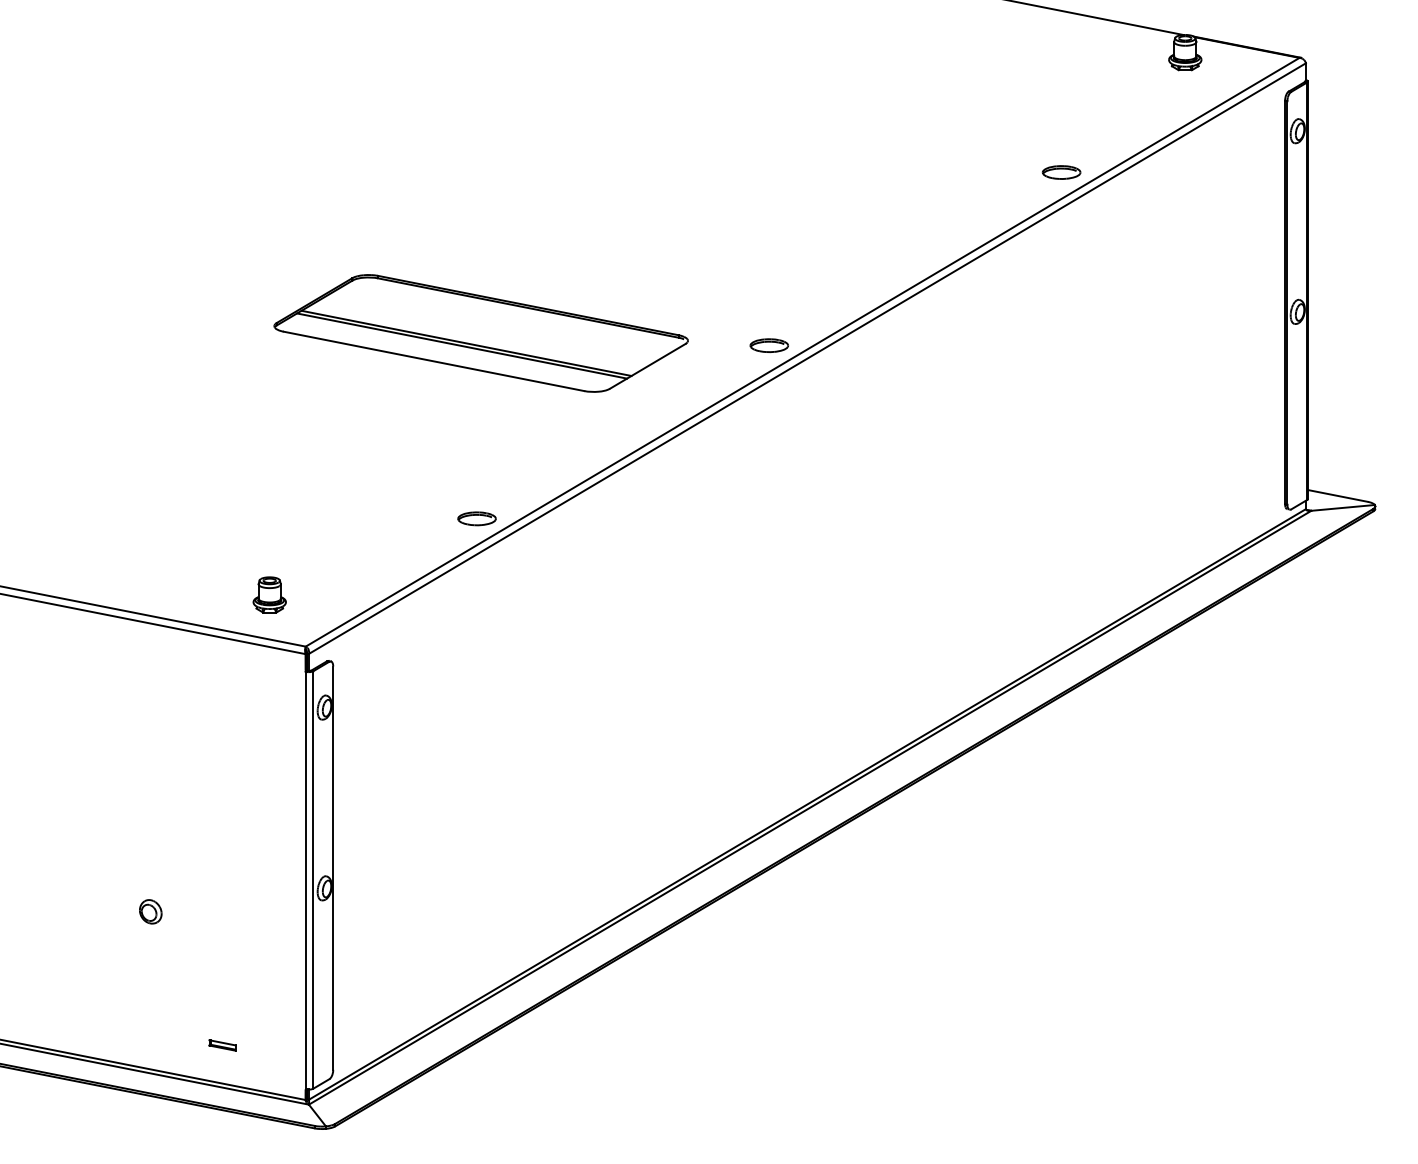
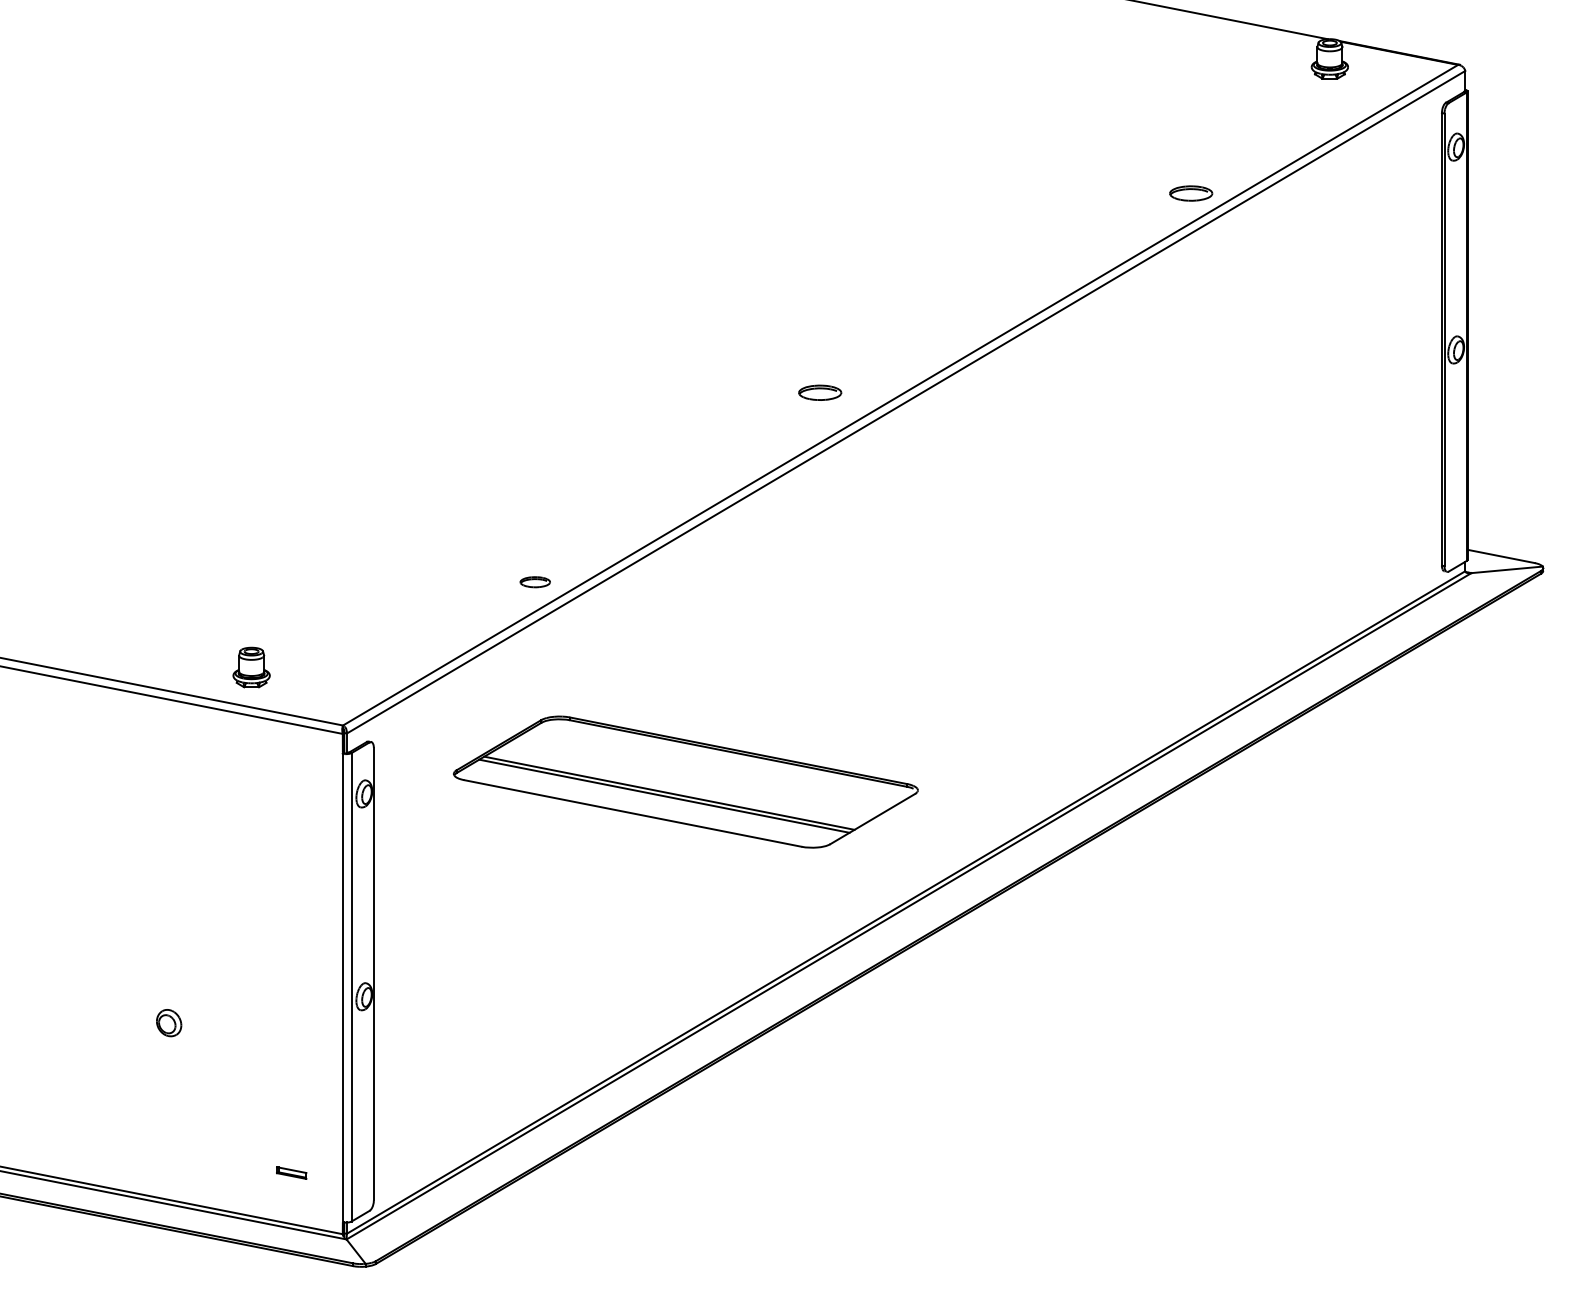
part: (480, 332) -> (685, 781), moved
part: (769, 345) -> (820, 392), moved
part: (477, 519) -> (535, 582), size x0.7
part: (269, 594) -> (251, 667), moved
part: (222, 1044) -> (291, 1172), moved

